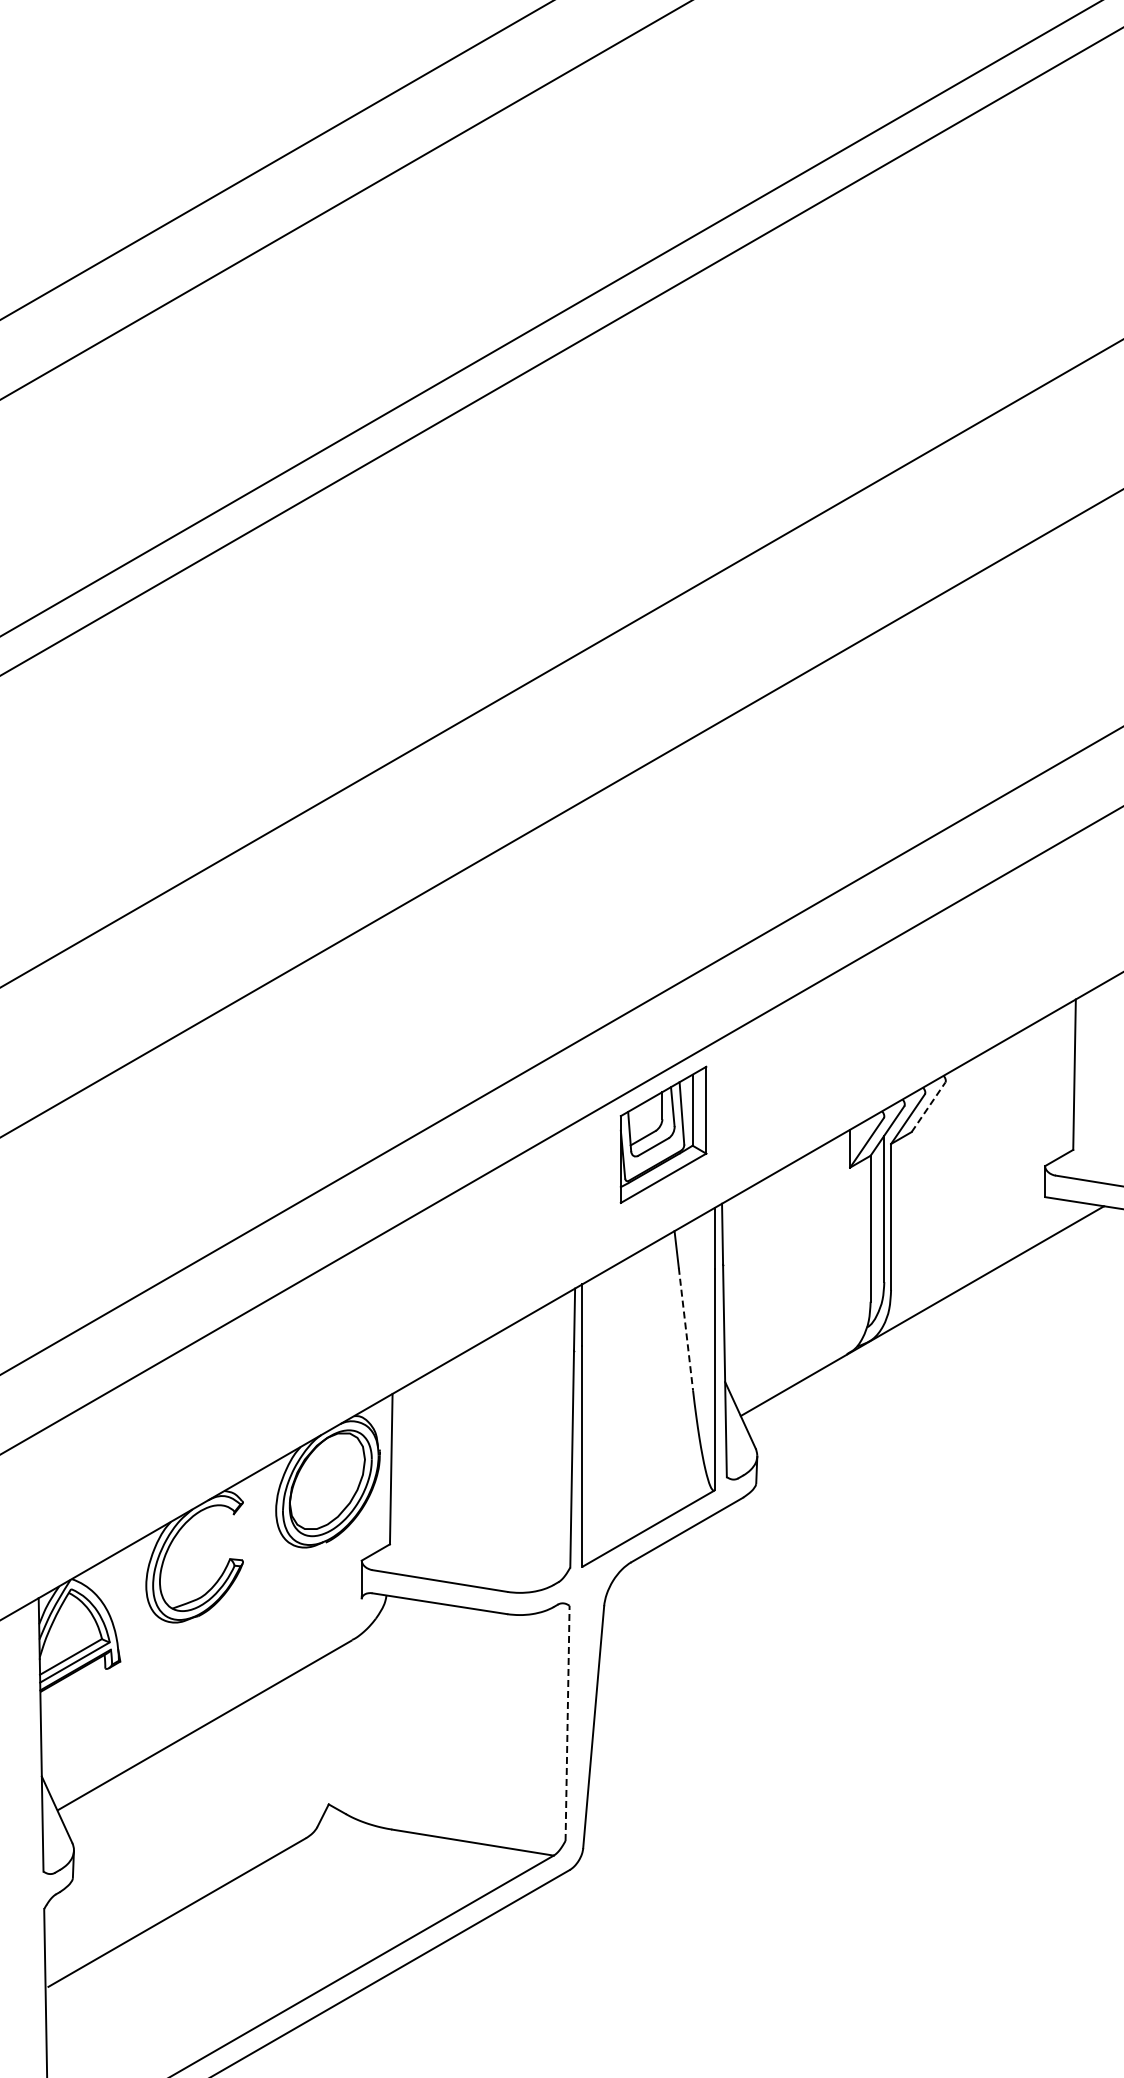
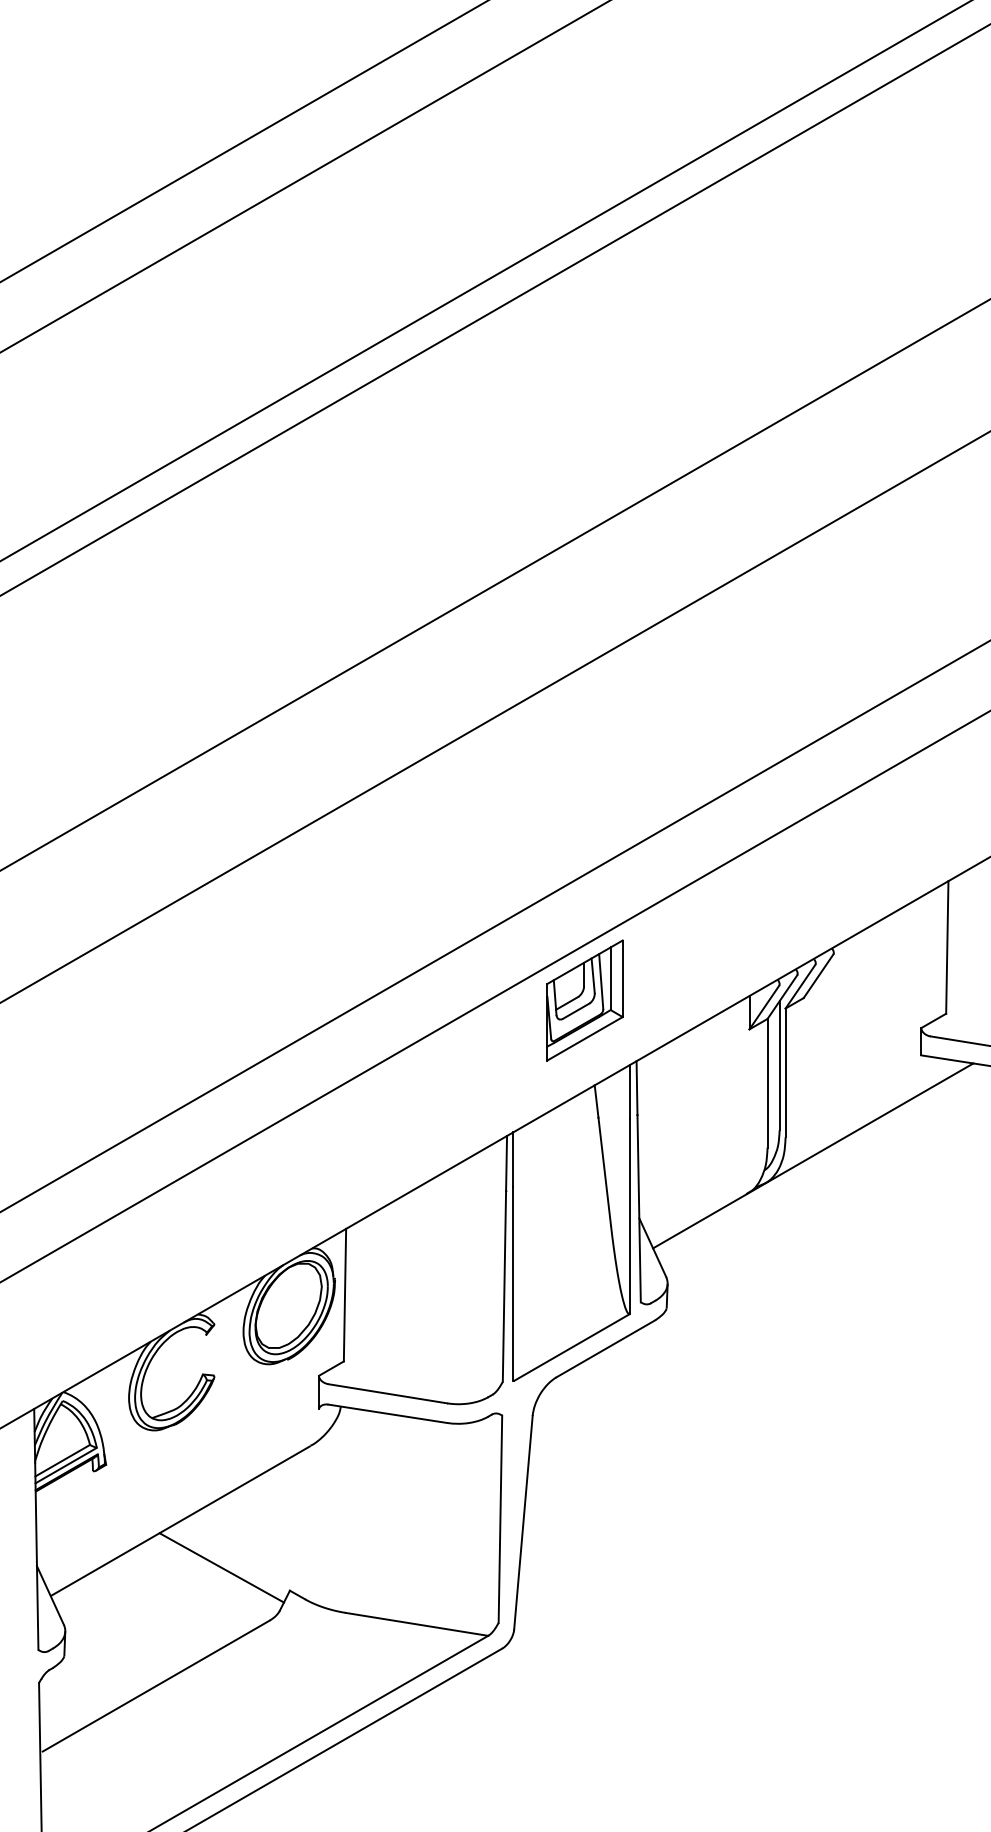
line: (928, 1107) -> (818, 976), dashed -> solid
line: (685, 1329) -> (604, 1172), dashed -> solid
line: (567, 1723) -> (500, 1519), dashed -> solid
line: (251, 1778) -> (221, 1567), added

